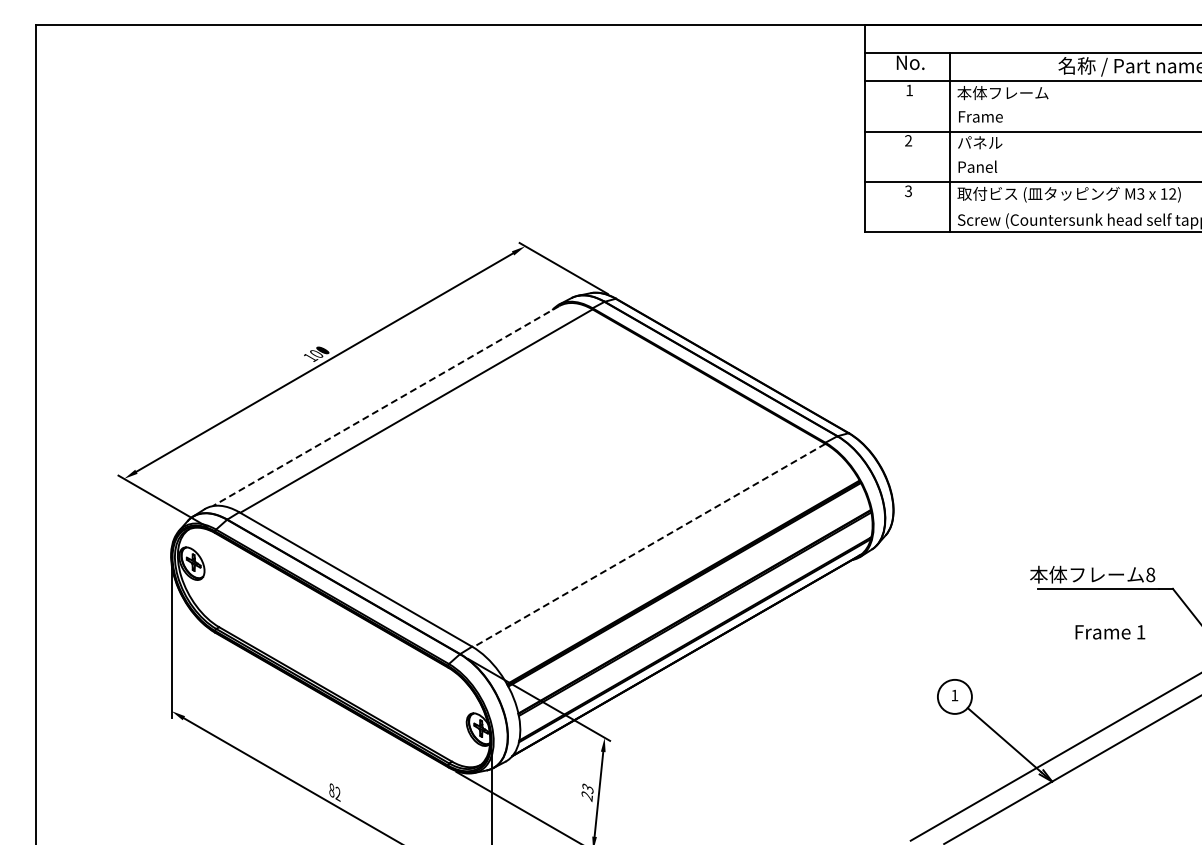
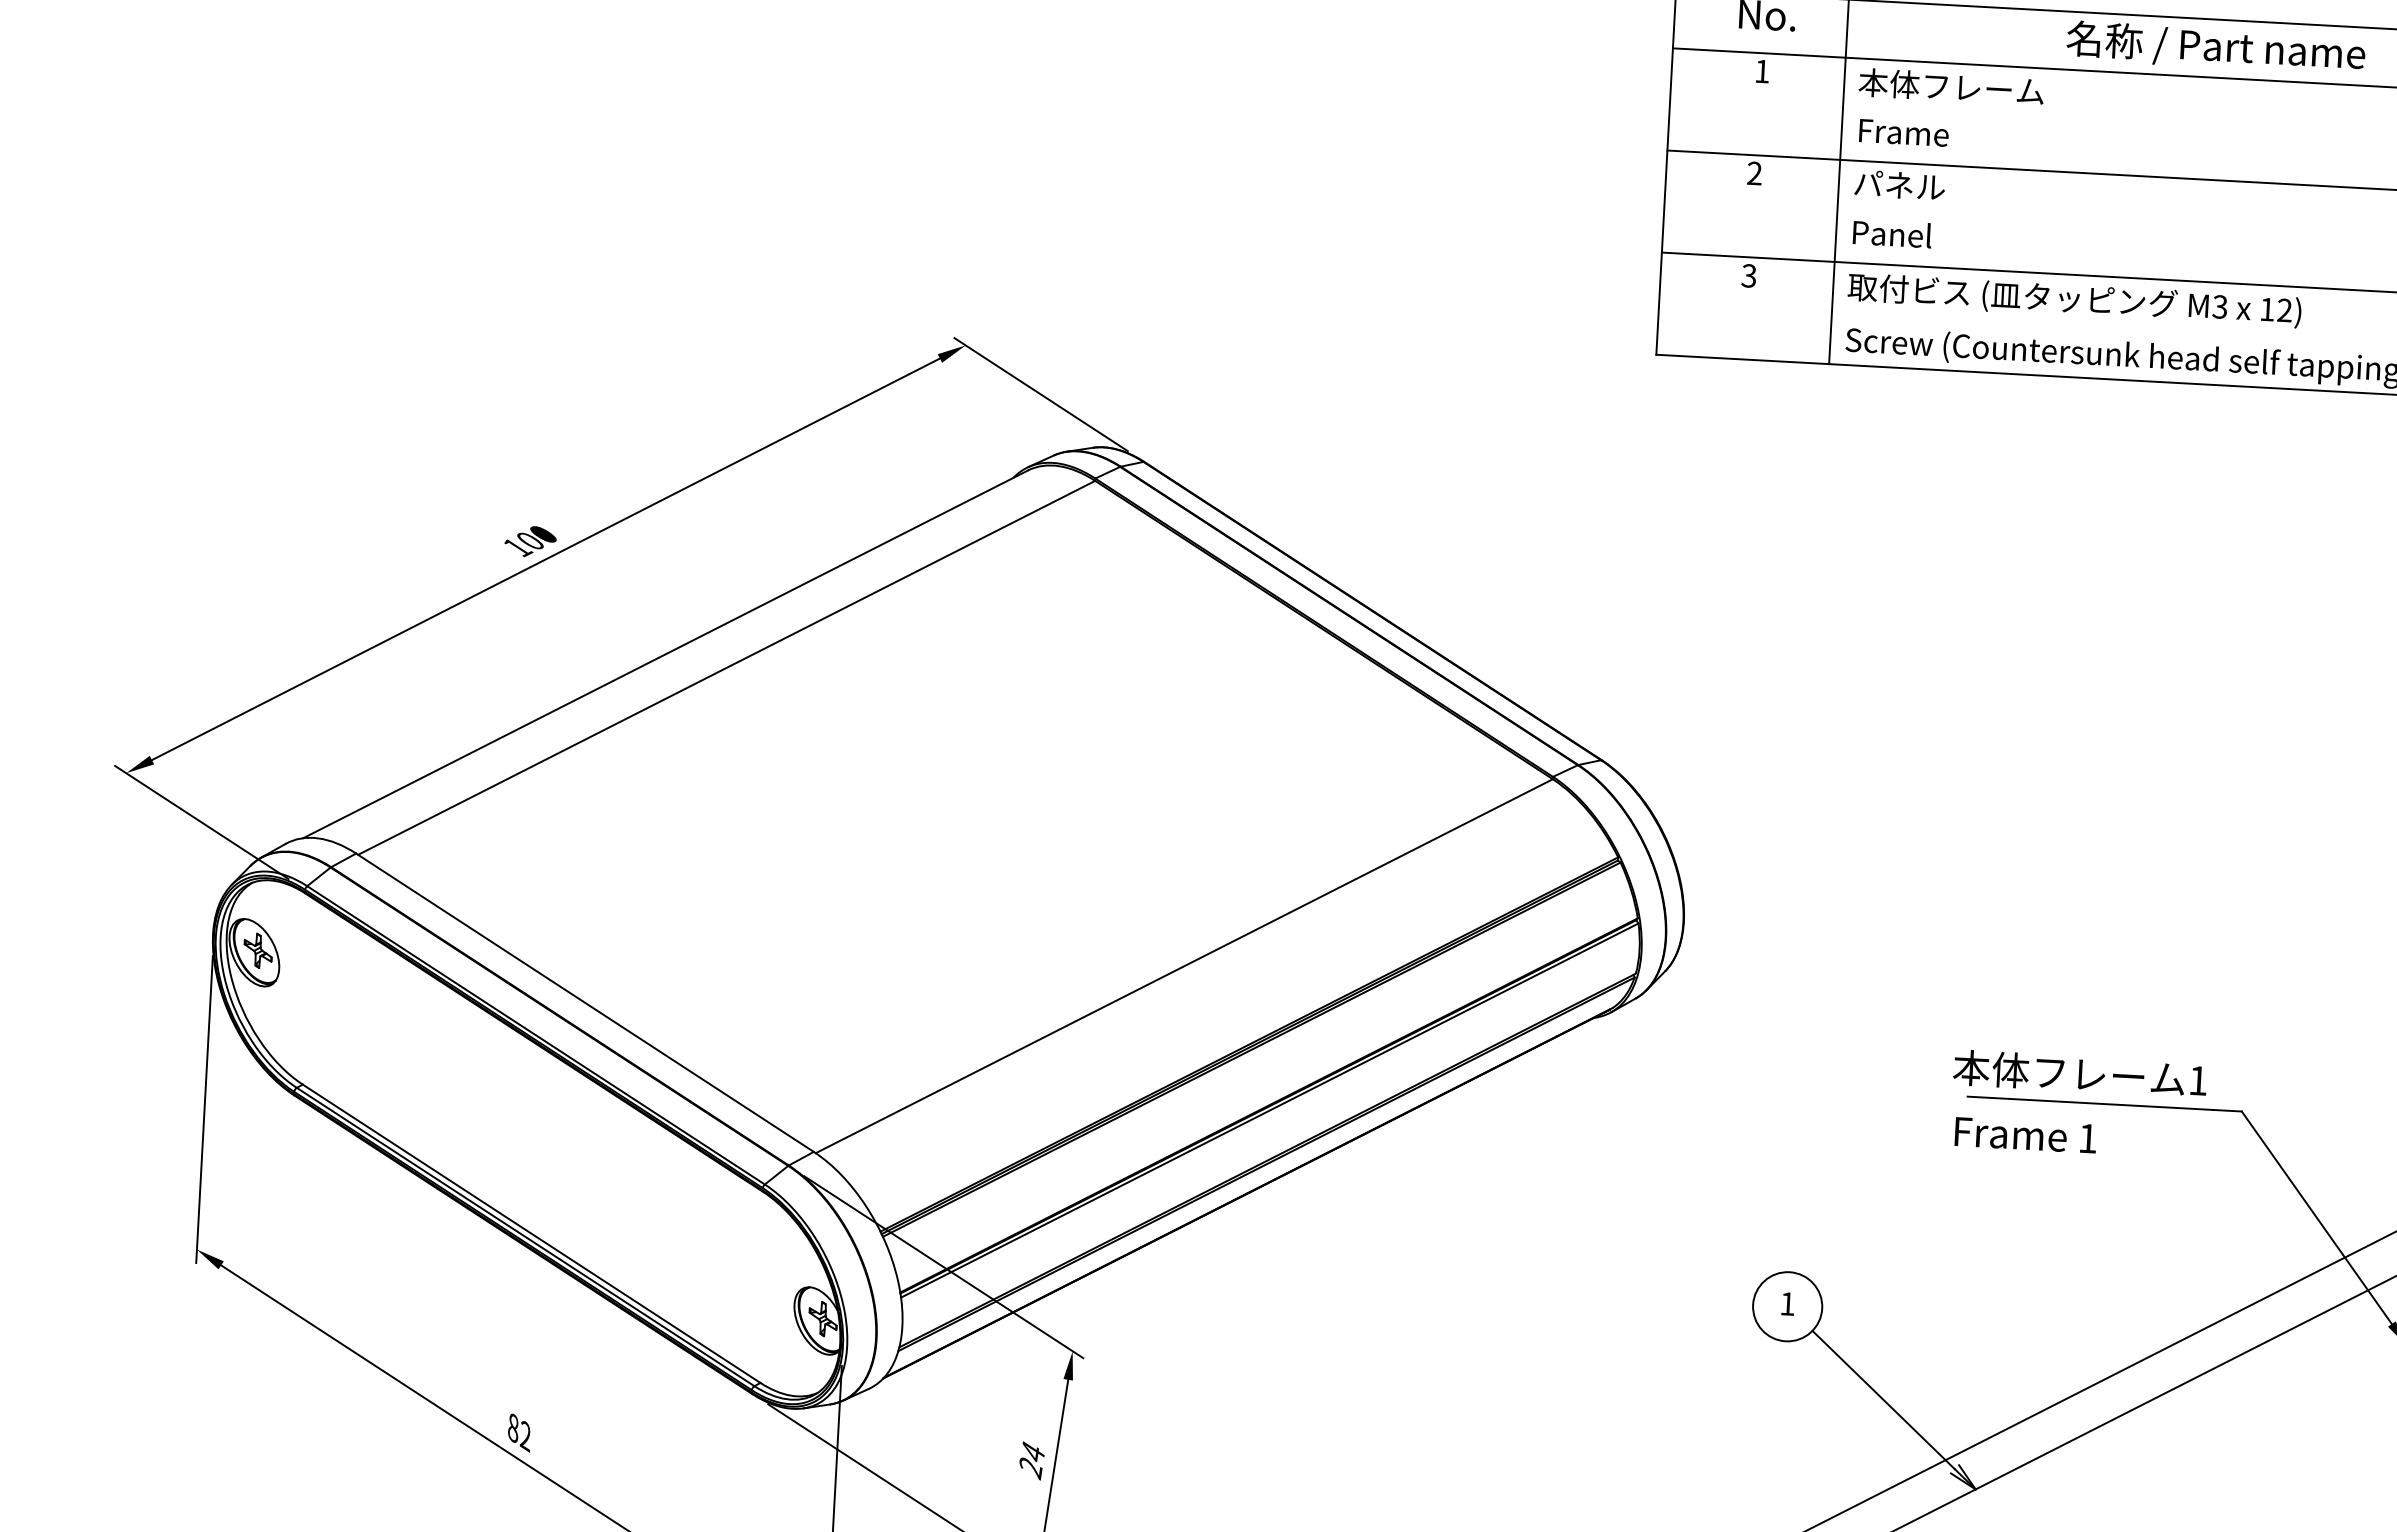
line: (386, 406) -> (666, 655), dashed -> solid
line: (648, 545) -> (1182, 965), dashed -> solid
text: (1150, 574) -> (2197, 1079), 8 -> 1
text: (1110, 632) -> (2026, 1135), moved
text: (587, 788) -> (1032, 1452), 23 -> 24

